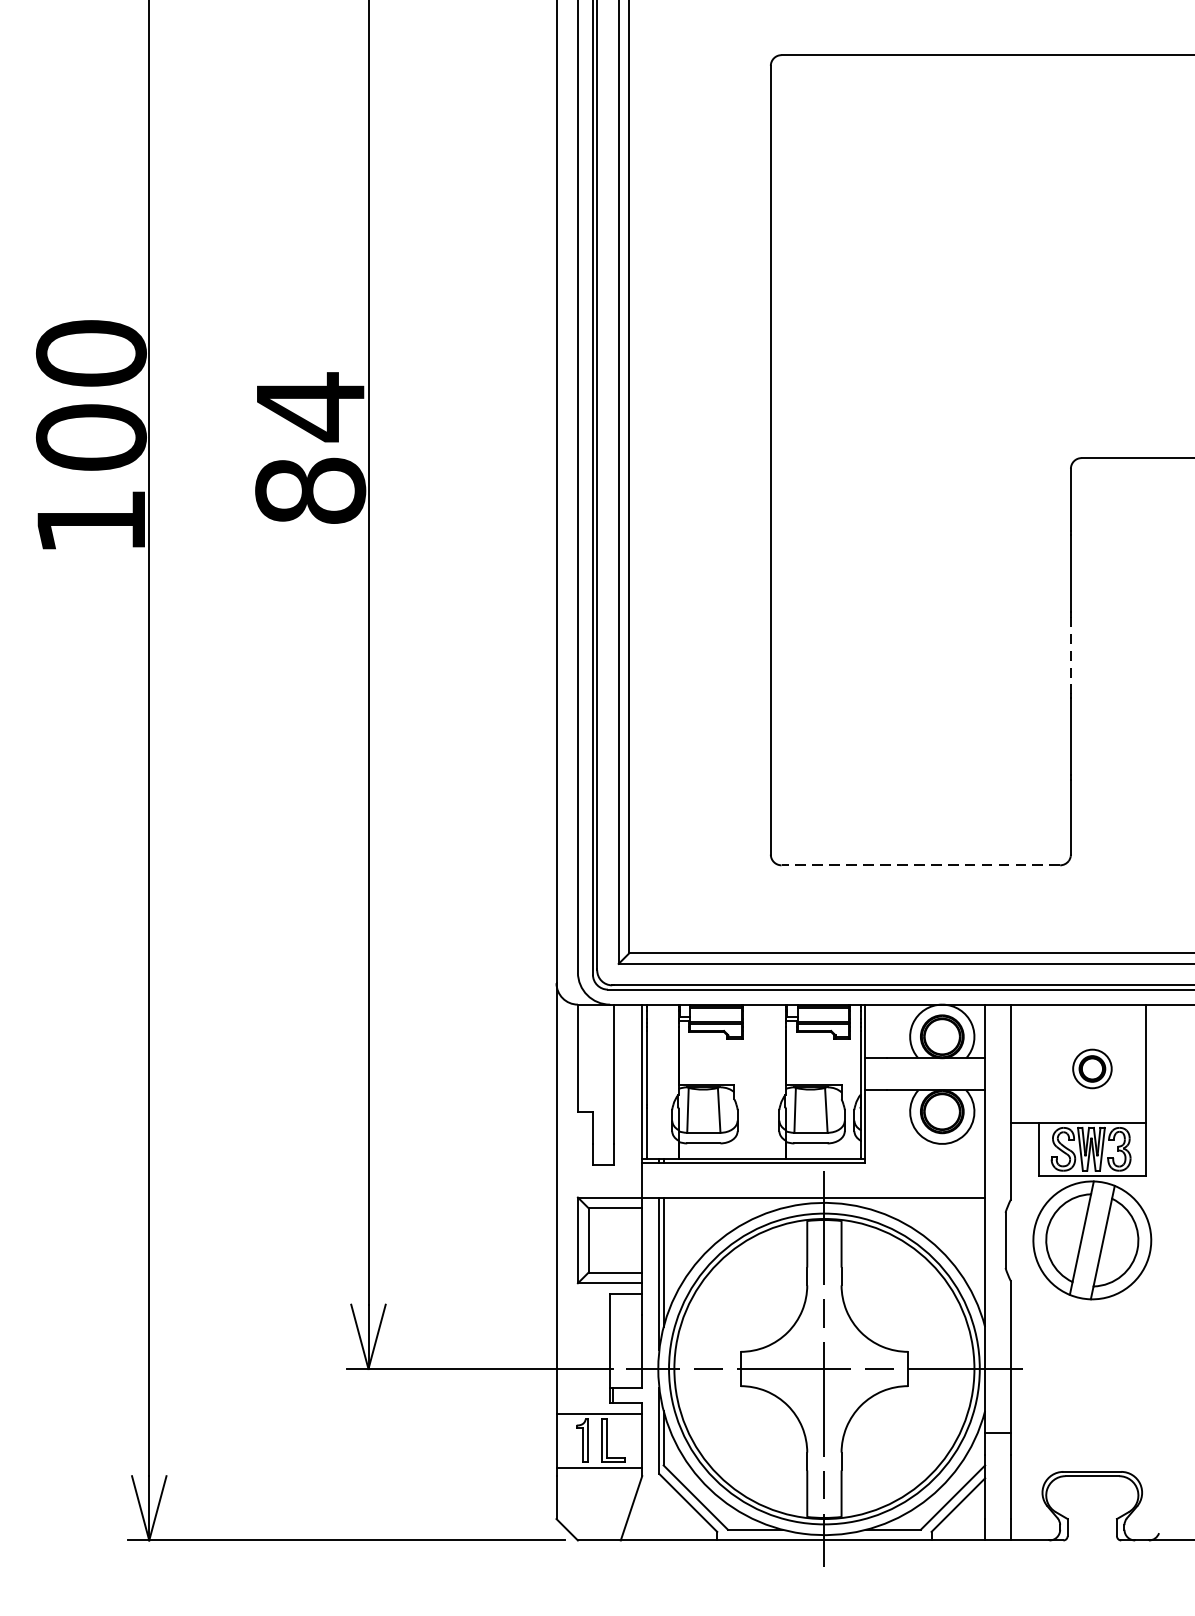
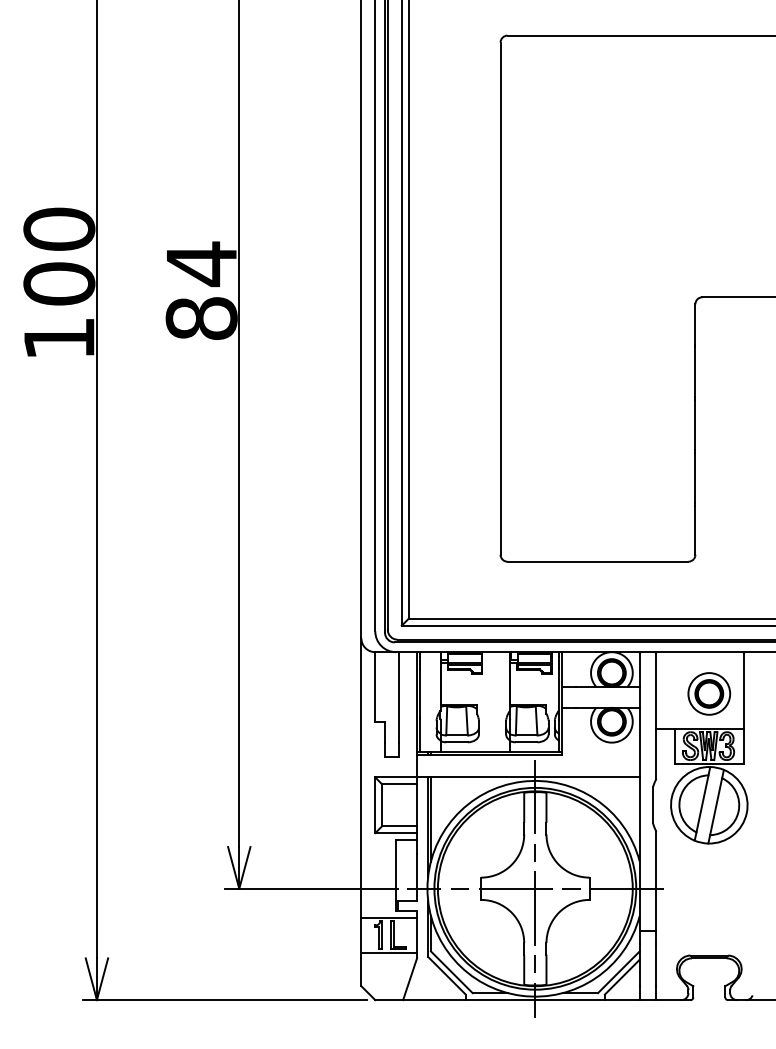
line: (1071, 655) -> (695, 425), dashed -> solid
line: (920, 864) -> (597, 561), dashed -> solid
part: (1092, 1068) -> (709, 693), size x1.67

